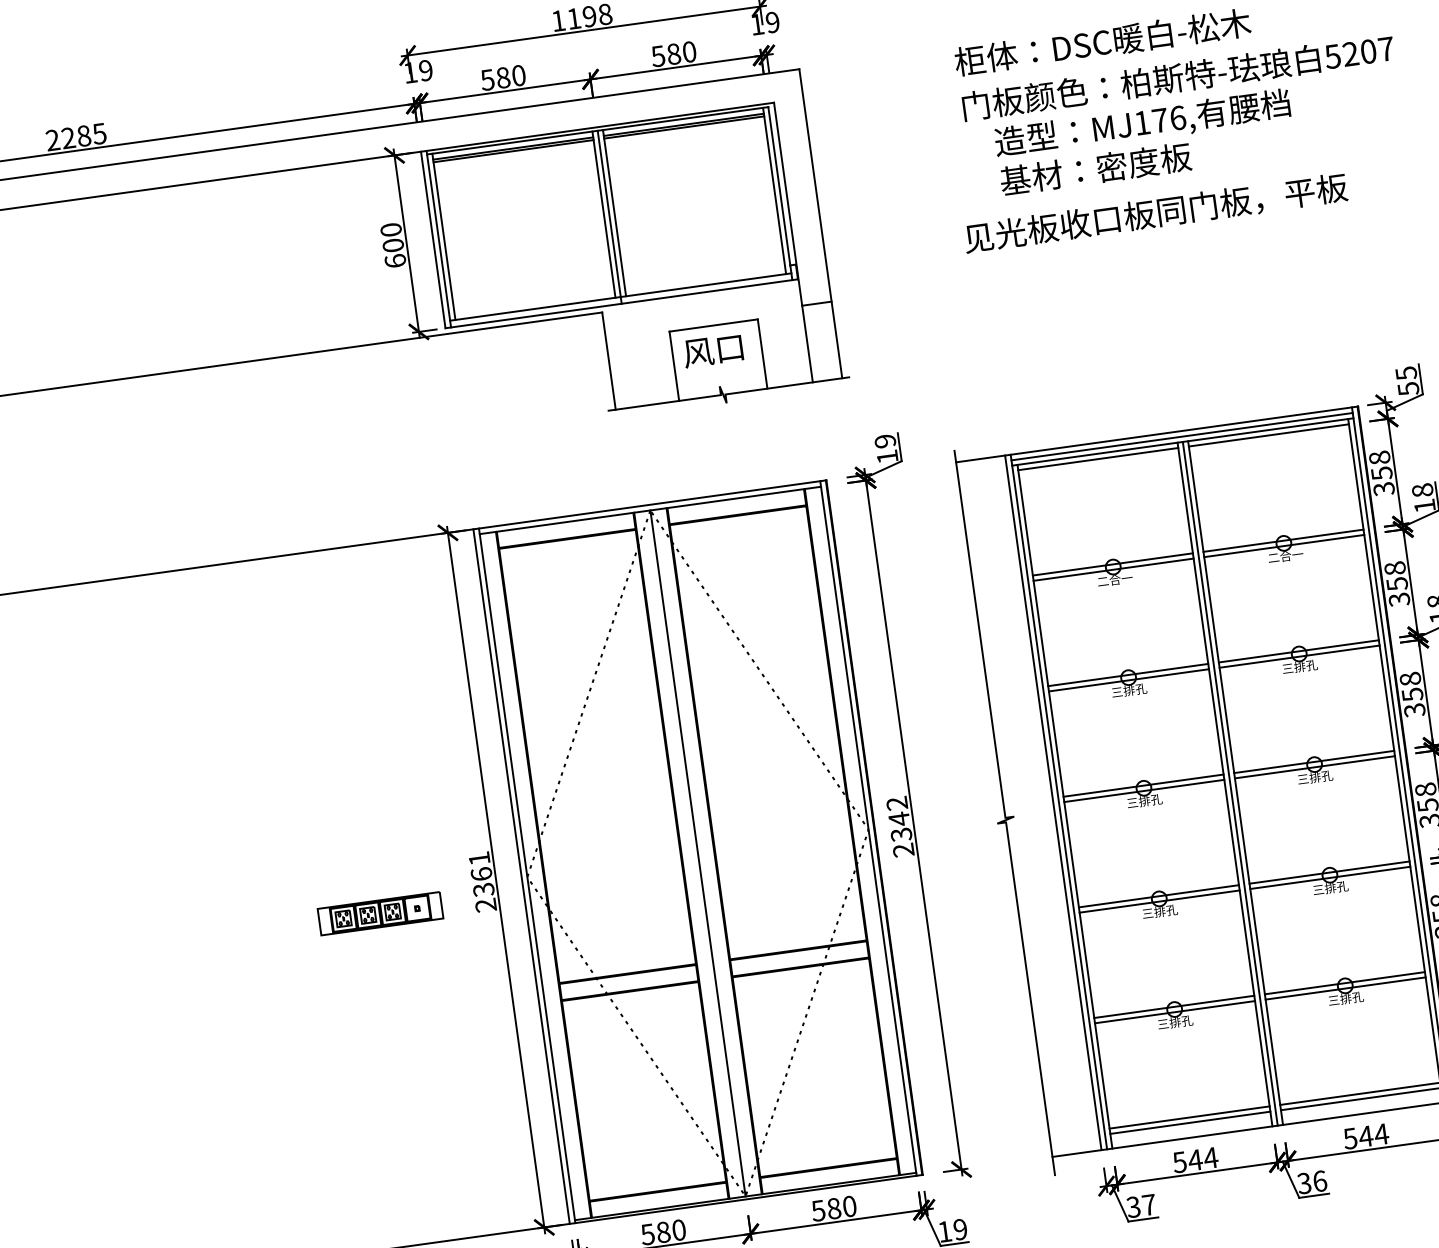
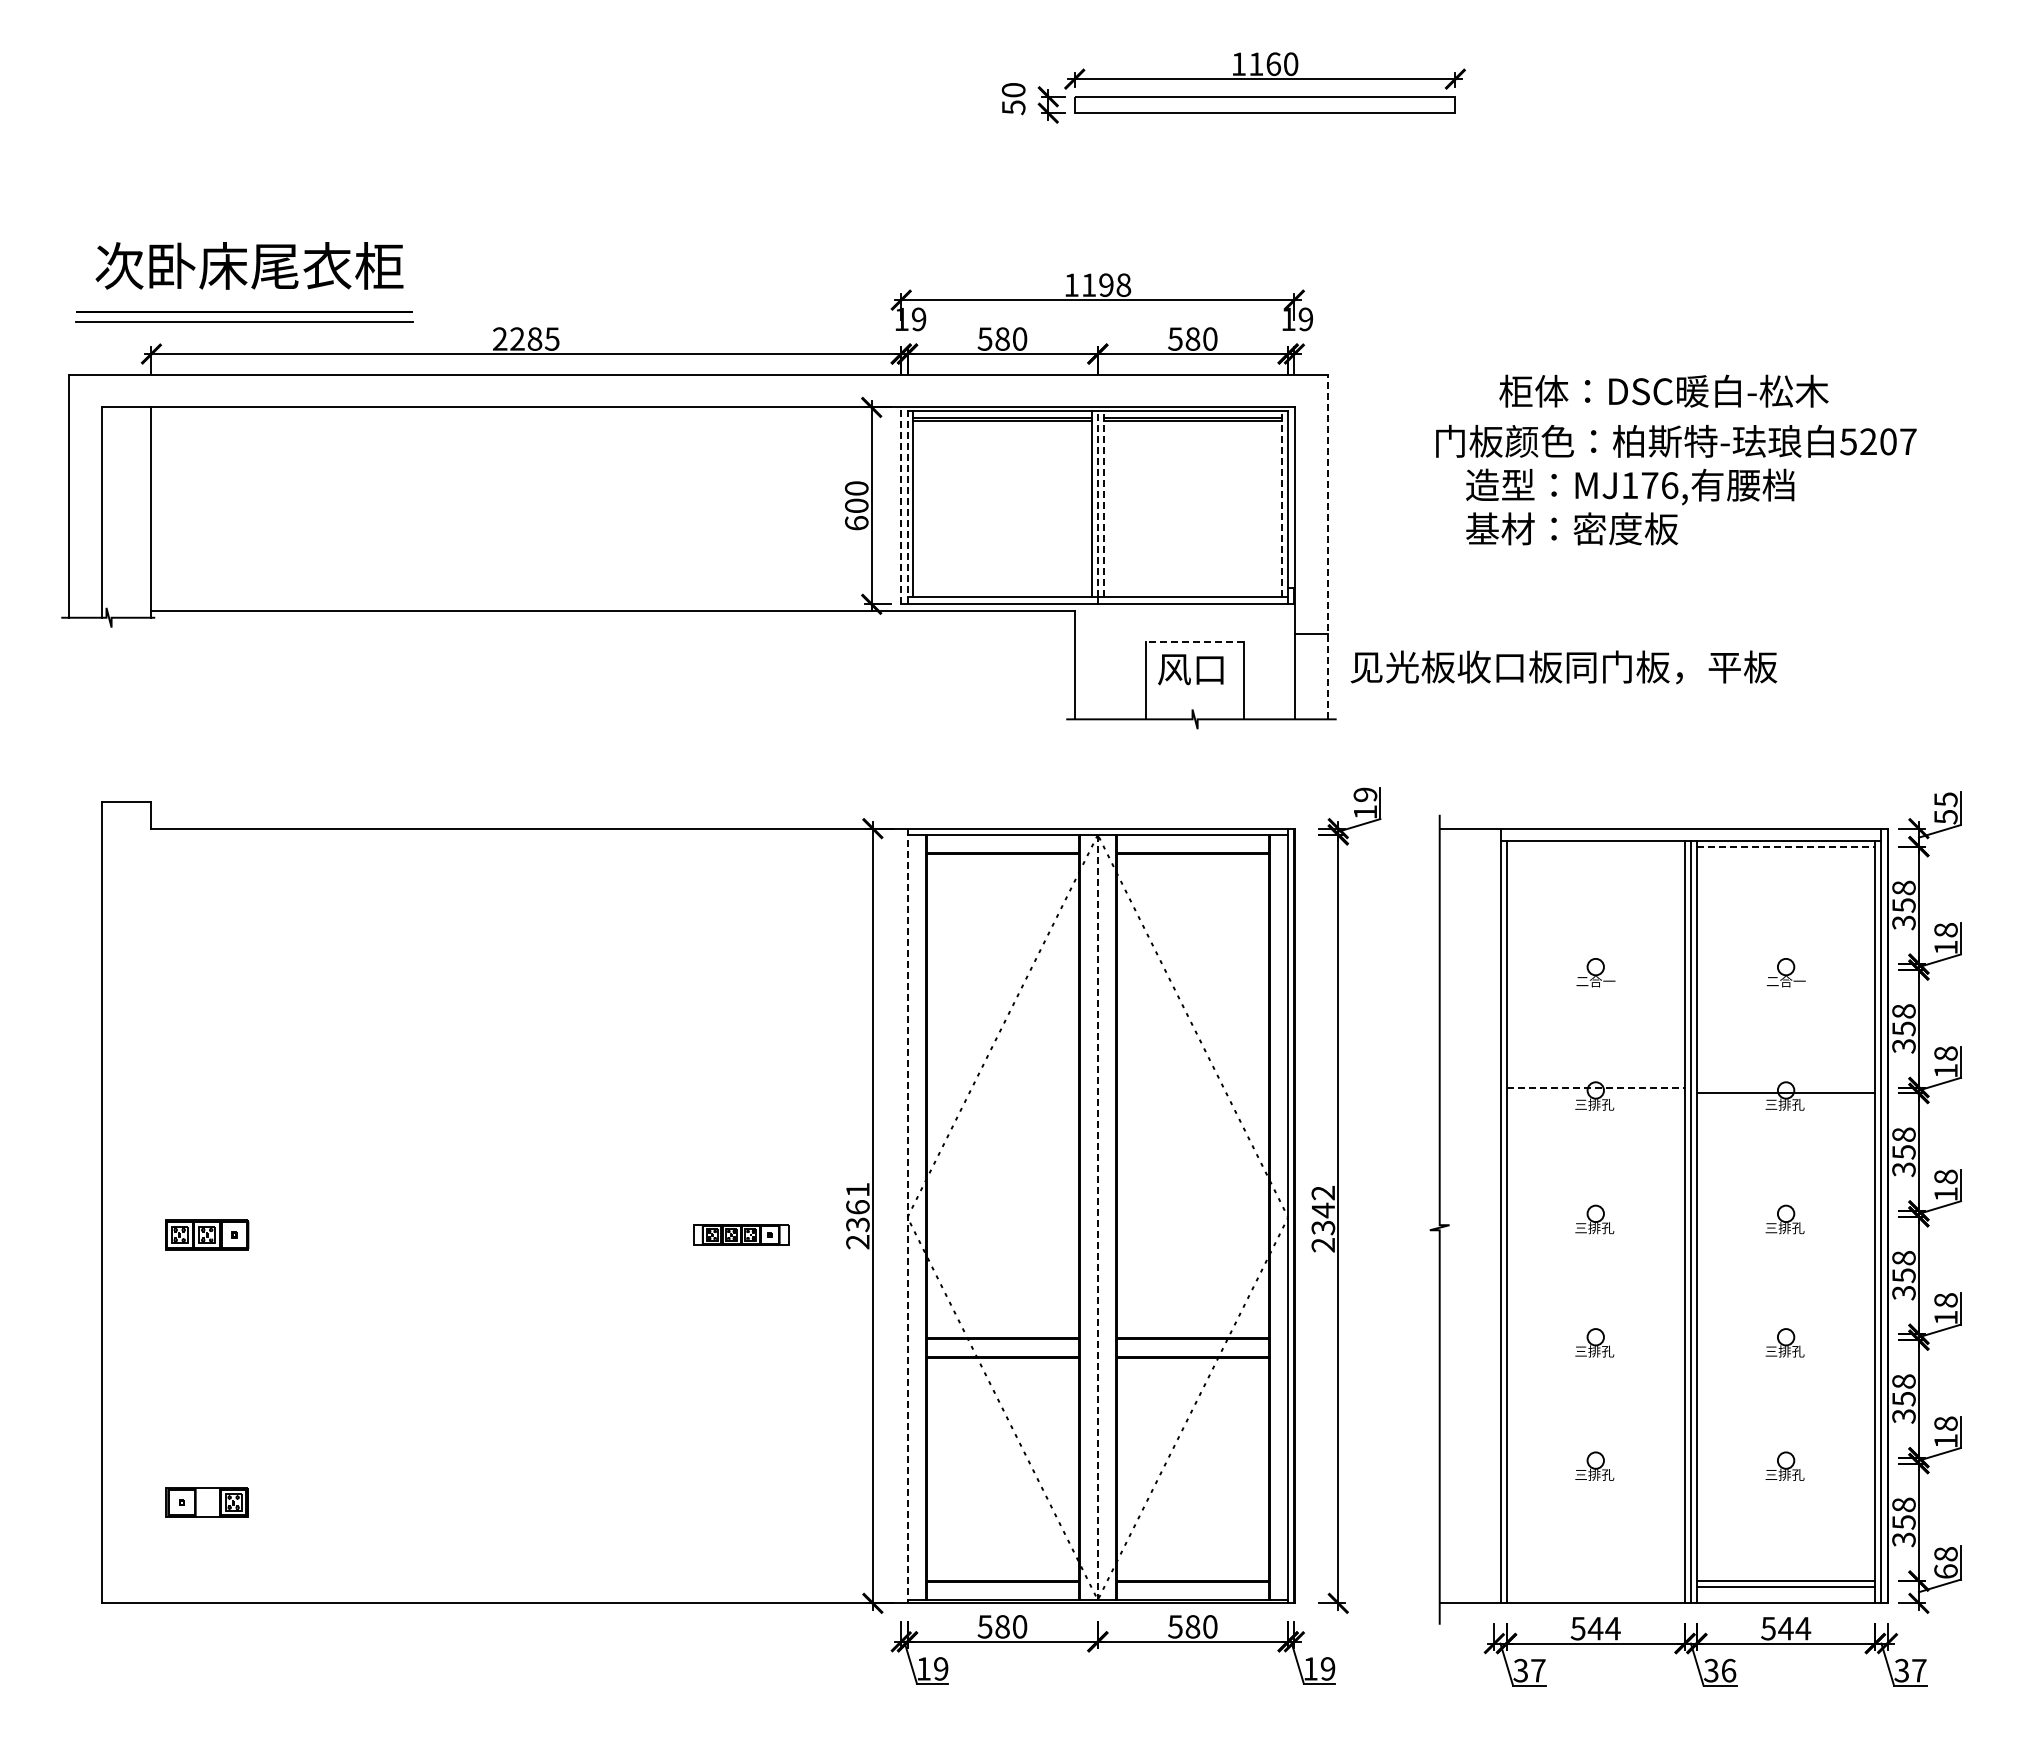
text: (1183, 116) -> (1676, 484), moved
line: (774, 191) -> (1282, 504), solid -> dashed
line: (614, 213) -> (1103, 504), solid -> dashed
text: (1155, 213) -> (1563, 667), moved
line: (608, 214) -> (1097, 504), solid -> dashed
line: (820, 223) -> (1327, 546), solid -> dashed
line: (438, 238) -> (907, 505), solid -> dashed
line: (433, 239) -> (901, 505), solid -> dashed
line: (713, 325) -> (1194, 642), solid -> dashed
line: (1269, 435) -> (1786, 846), solid -> dashed
line: (1181, 436) -> (1690, 834), removed
line: (1098, 458) -> (1595, 846), removed
line: (1283, 541) -> (1785, 964), removed
line: (1283, 546) -> (1785, 970), removed
line: (1112, 564) -> (1595, 964), removed
line: (1113, 570) -> (1595, 970), removed
line: (1298, 651) -> (1785, 1087), removed
line: (1128, 674) -> (1596, 1087), solid -> dashed
line: (1128, 680) -> (1595, 1093), removed
line: (1313, 761) -> (1785, 1210), removed
line: (1314, 767) -> (1785, 1216), removed
line: (1143, 785) -> (1595, 1210), removed
line: (1144, 790) -> (1595, 1216), removed
line: (1053, 802) -> (1494, 1215), removed
line: (697, 853) -> (1097, 1217), solid -> dashed
line: (1329, 872) -> (1785, 1334), removed
line: (521, 876) -> (901, 1215), removed
line: (527, 876) -> (907, 1216), solid -> dashed
line: (1329, 878) -> (1785, 1340), removed
line: (1158, 896) -> (1595, 1334), removed
line: (1159, 901) -> (1595, 1340), removed
part: (379, 913) -> (740, 1234), size x0.7
line: (1344, 983) -> (1785, 1457), removed
line: (1345, 988) -> (1785, 1463), removed
line: (1174, 1006) -> (1595, 1457), removed
line: (1174, 1012) -> (1595, 1463), removed
line: (1189, 1117) -> (1595, 1581), removed
line: (1190, 1122) -> (1595, 1586), removed

